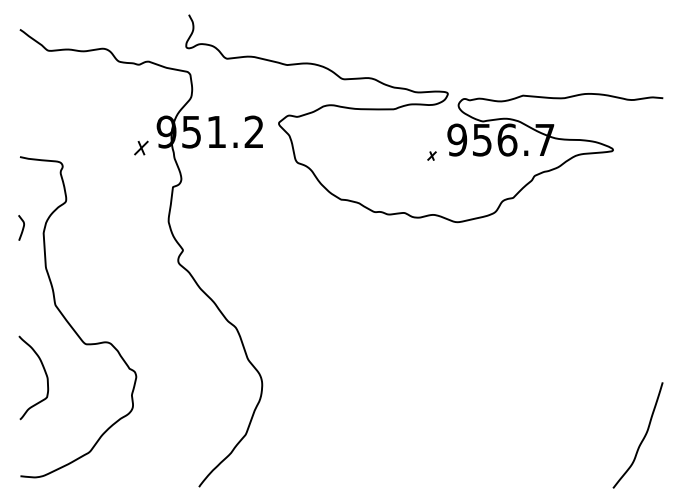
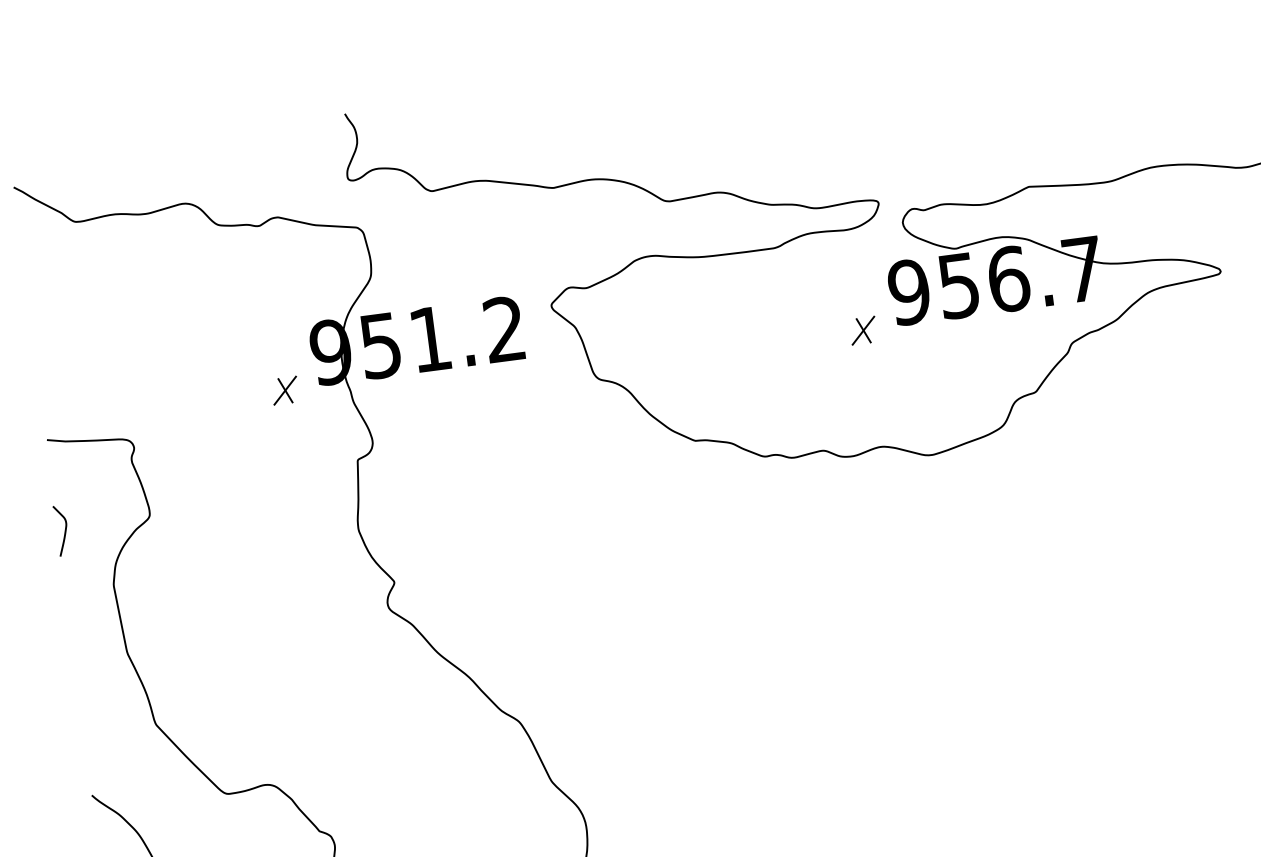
part: (431, 155) -> (862, 329), size x1.67
curve: (22, 227) -> (63, 529), moved

